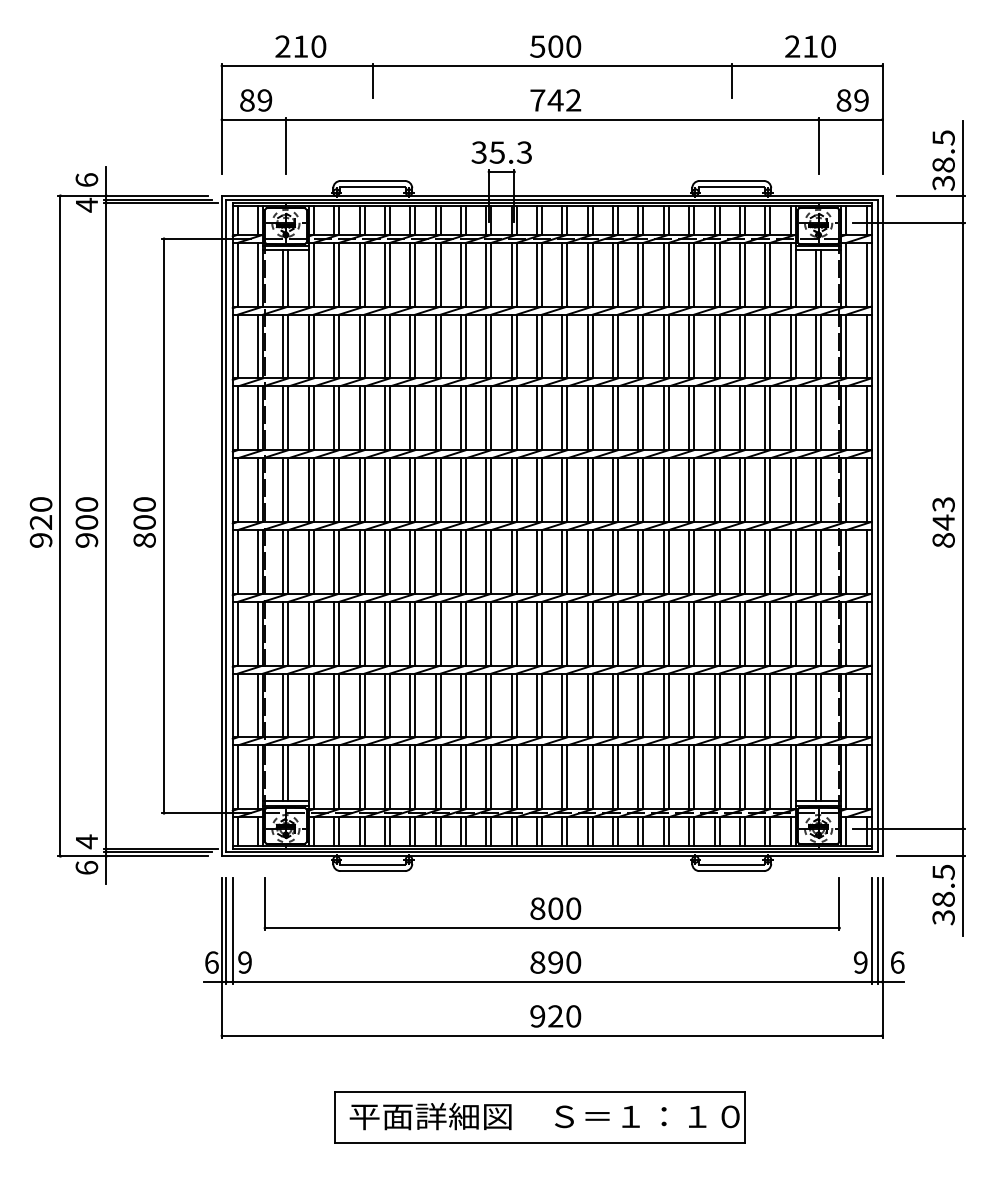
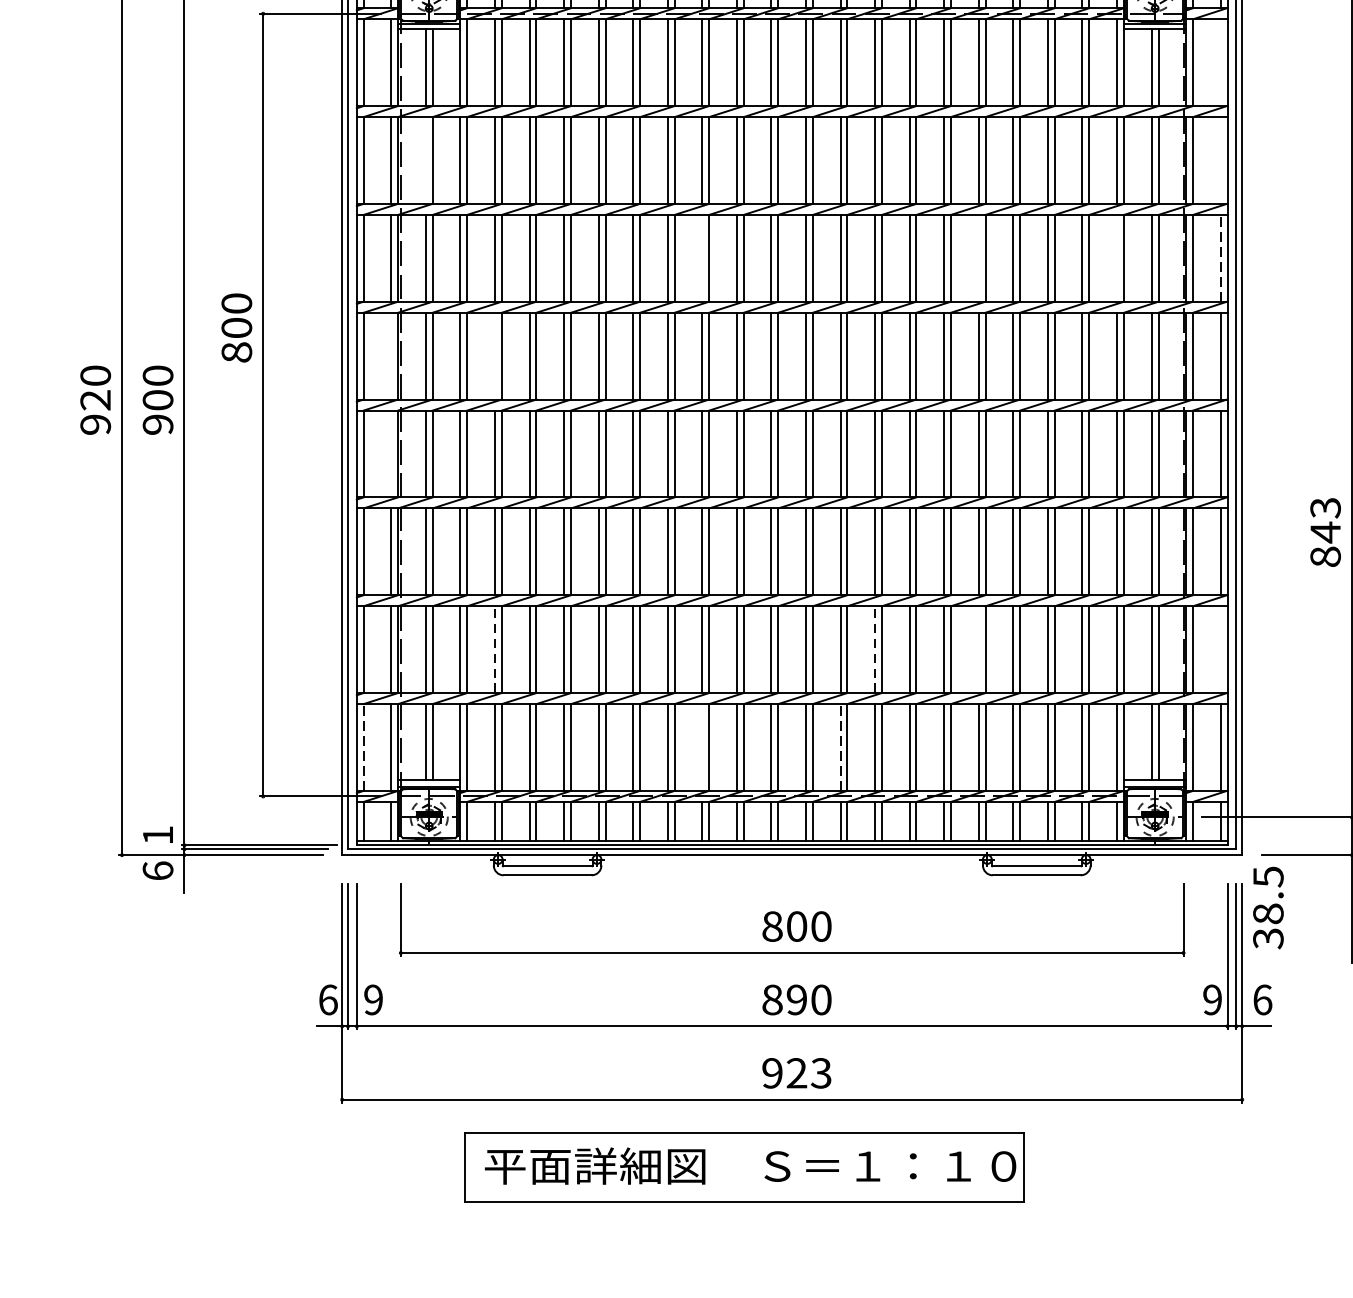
line: (866, 274) -> (1220, 62), removed
line: (283, 346) -> (425, 160), removed
line: (866, 346) -> (1220, 160), removed
line: (486, 418) -> (702, 258), removed
line: (689, 418) -> (979, 258), removed
line: (790, 418) -> (1116, 258), removed
line: (866, 418) -> (1220, 258), solid -> dashed
line: (258, 489) -> (391, 355), removed
line: (334, 489) -> (495, 355), removed
text: (144, 522) -> (236, 328), moved
text: (943, 522) -> (1325, 532), moved
line: (258, 561) -> (391, 453), removed
line: (334, 705) -> (495, 649), solid -> dashed
line: (613, 705) -> (875, 649), solid -> dashed
line: (689, 705) -> (979, 649), removed
line: (866, 705) -> (1220, 649), removed
line: (237, 777) -> (363, 747), solid -> dashed
line: (486, 777) -> (702, 747), removed
line: (587, 777) -> (840, 747), solid -> dashed
text: (86, 841) -> (157, 834), 4 -> 1
text: (943, 895) -> (1268, 908), moved
text: (573, 1016) -> (821, 1073), 920 -> 923
part: (539, 1117) -> (743, 1167), moved

